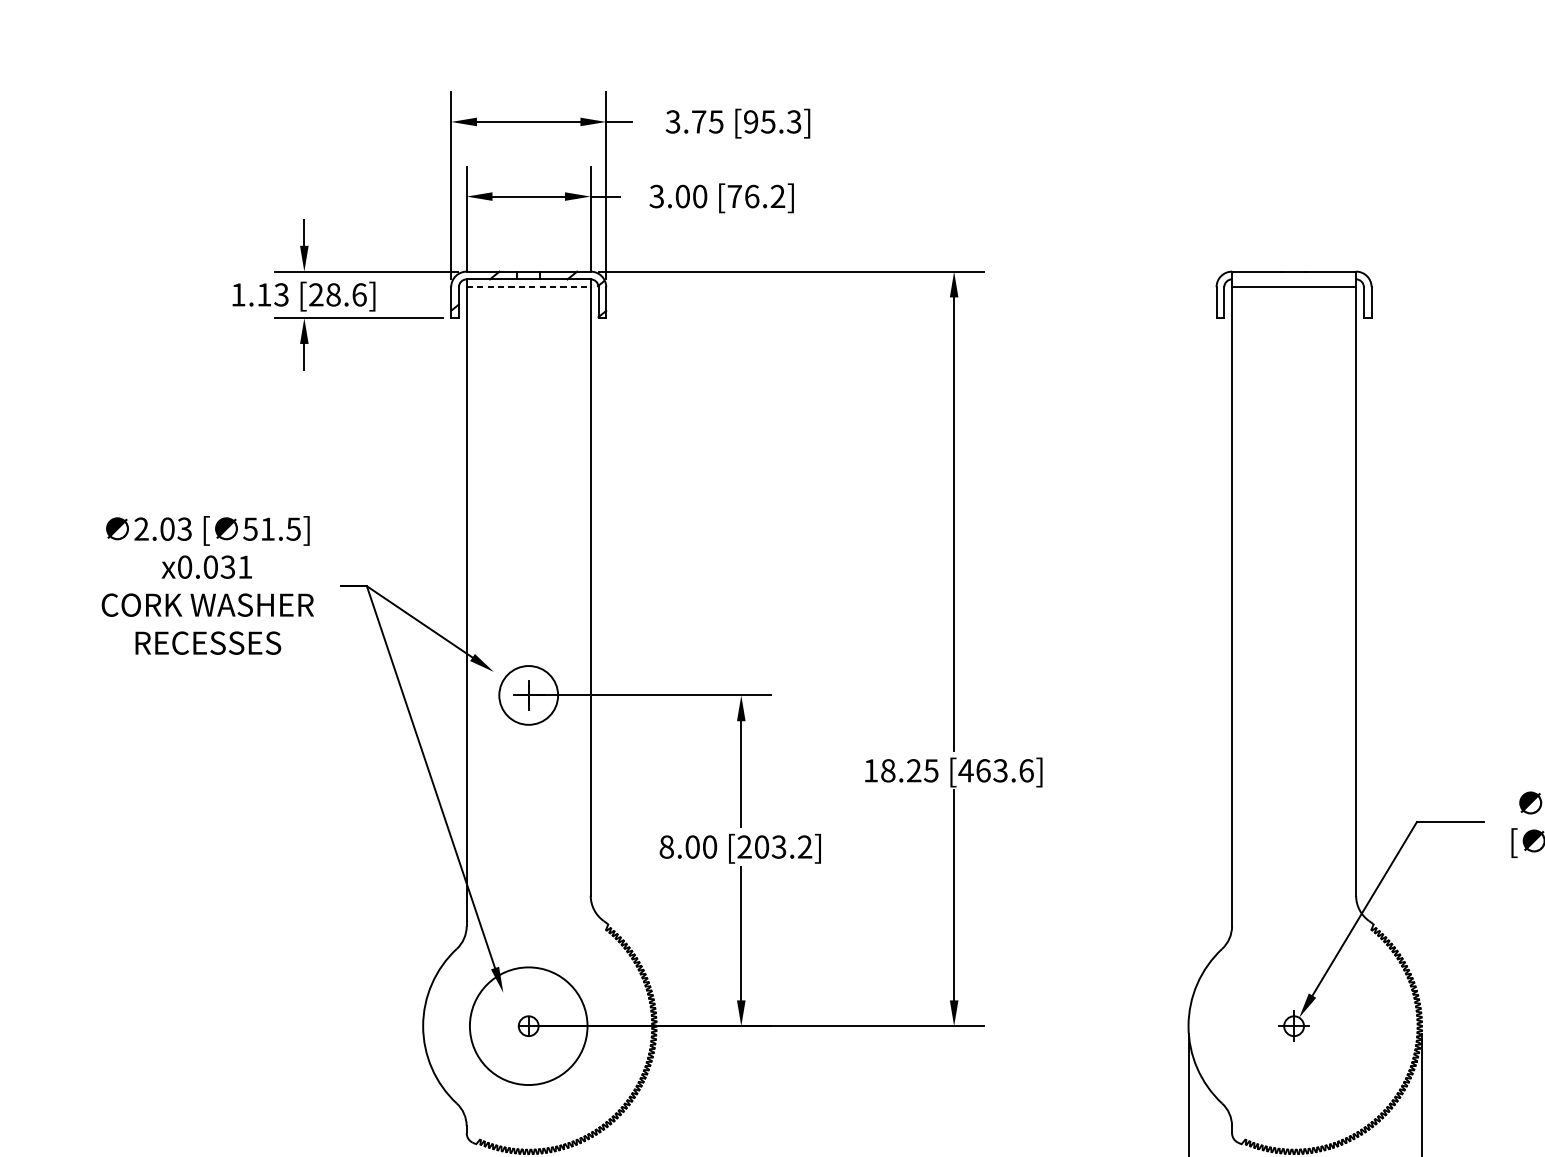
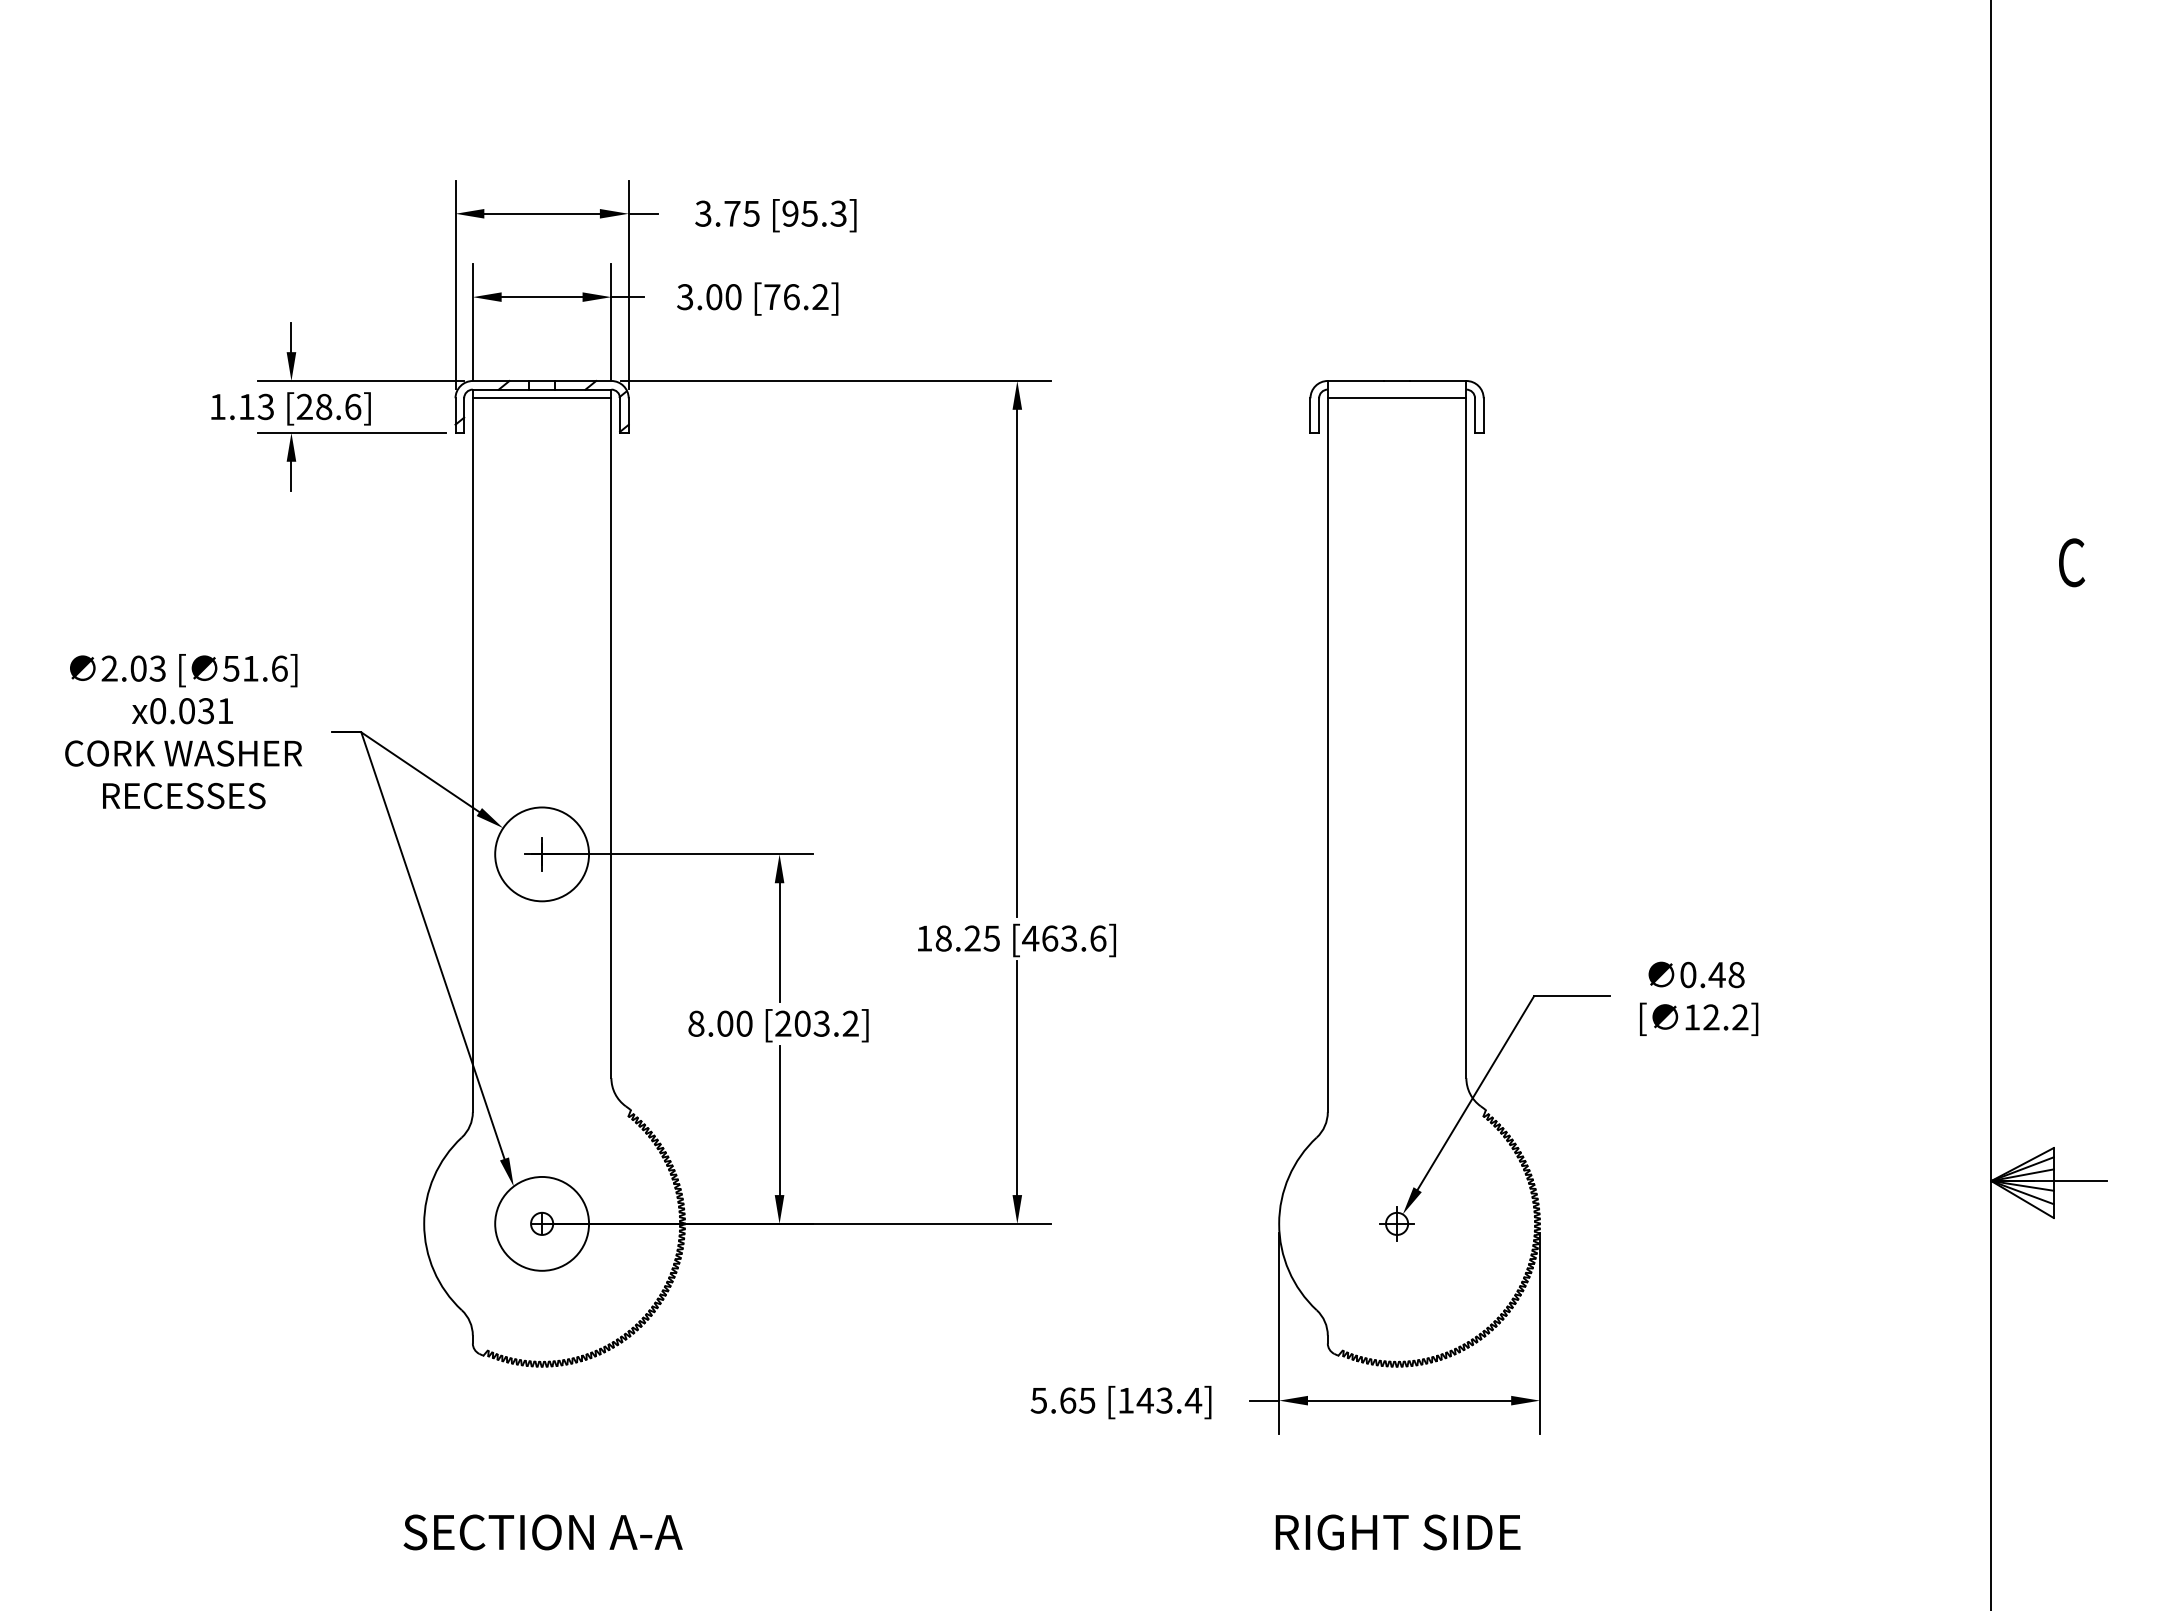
line: (529, 287) -> (542, 398), dashed -> solid
text: (293, 529) -> (279, 668), 51.5] -> 51.6]
circle: (529, 695) -> (542, 854), size x1.43
circle: (529, 1025) -> (542, 1223), size x0.71

